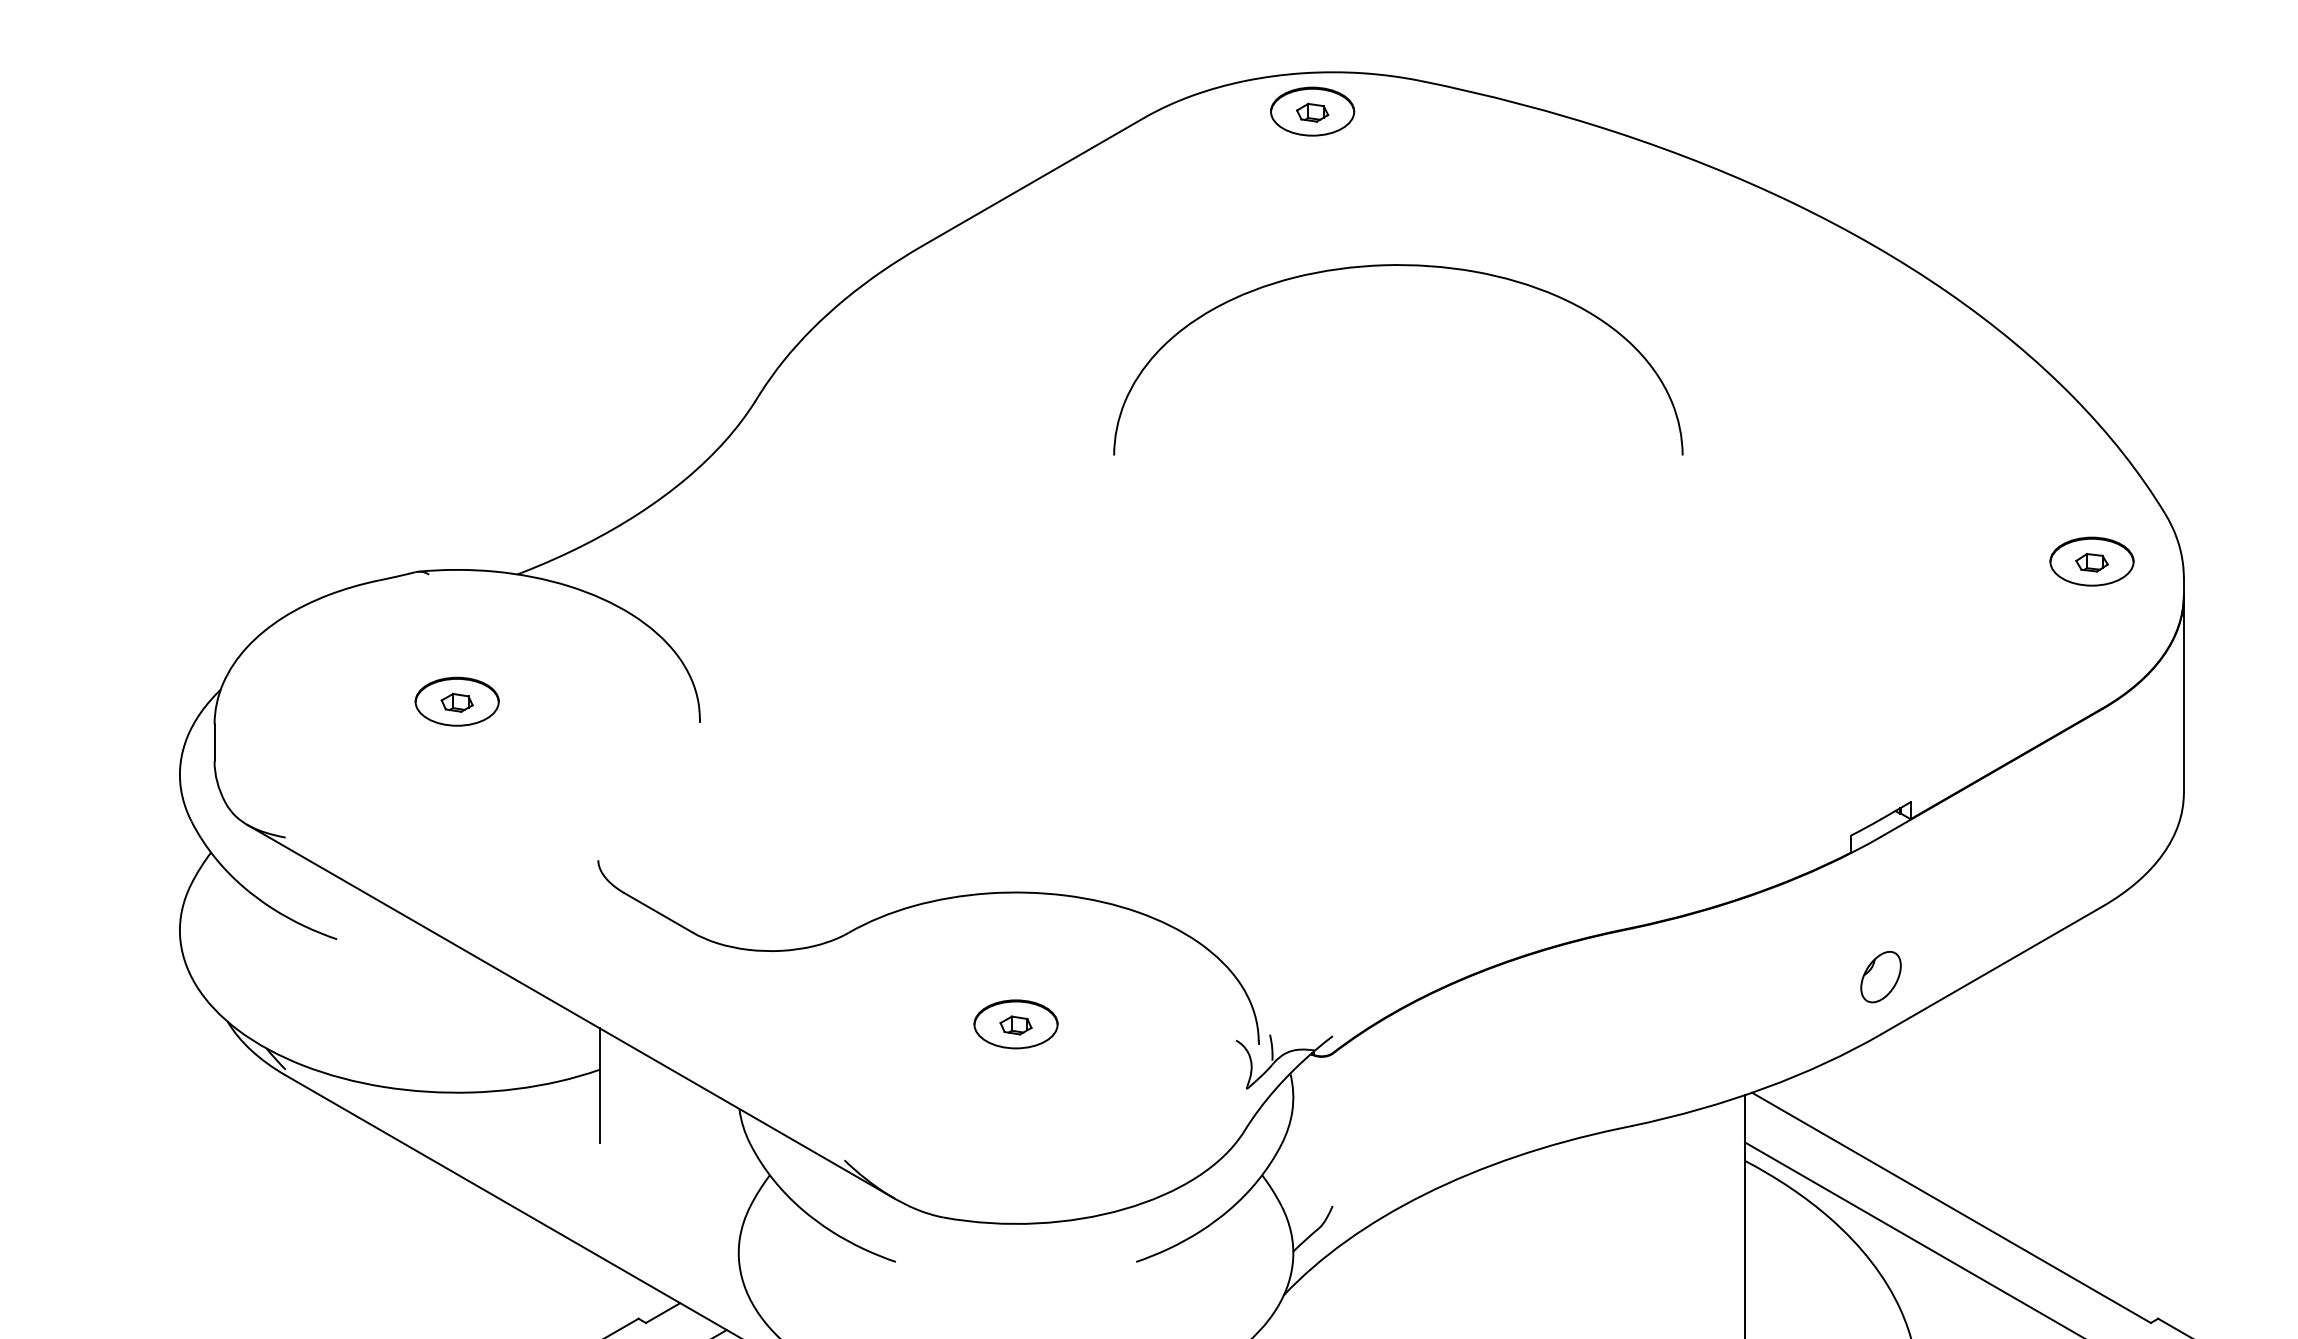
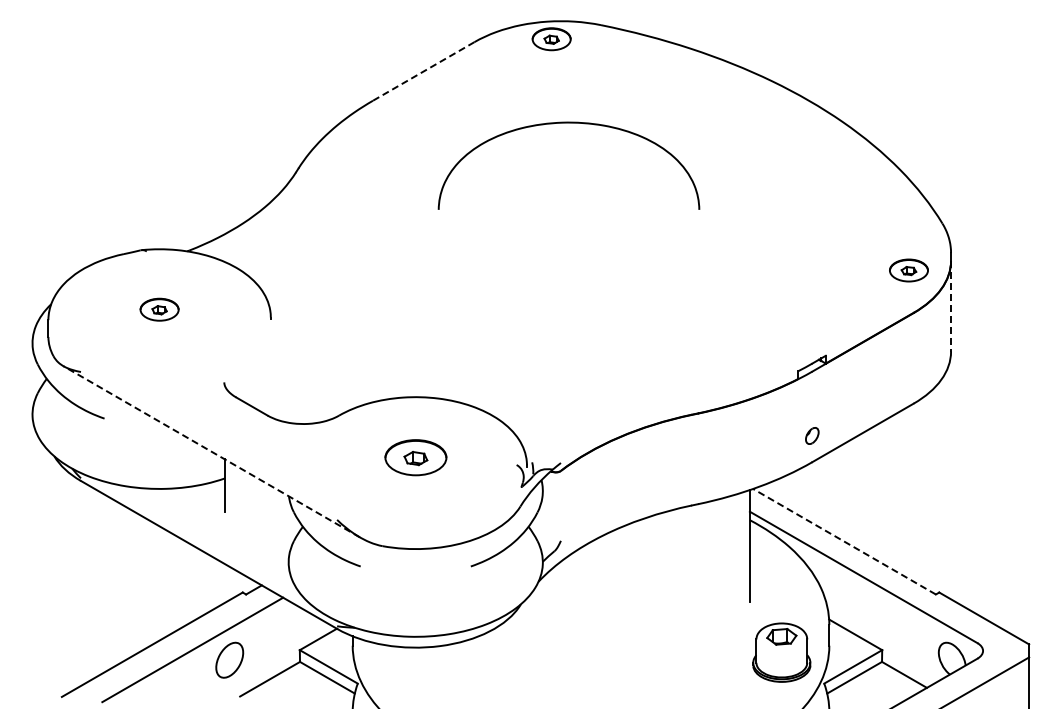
line: (1032, 181) -> (423, 71), solid -> dashed
curve: (1397, 267) -> (568, 123), moved
part: (2091, 561) -> (908, 270), moved
line: (2184, 694) -> (951, 306), solid -> dashed
part: (1881, 976) -> (812, 435), size x0.7
line: (570, 1011) -> (211, 451), solid -> dashed
part: (1015, 1024) -> (415, 457), size x1.6
line: (1951, 1207) -> (844, 541), solid -> dashed

